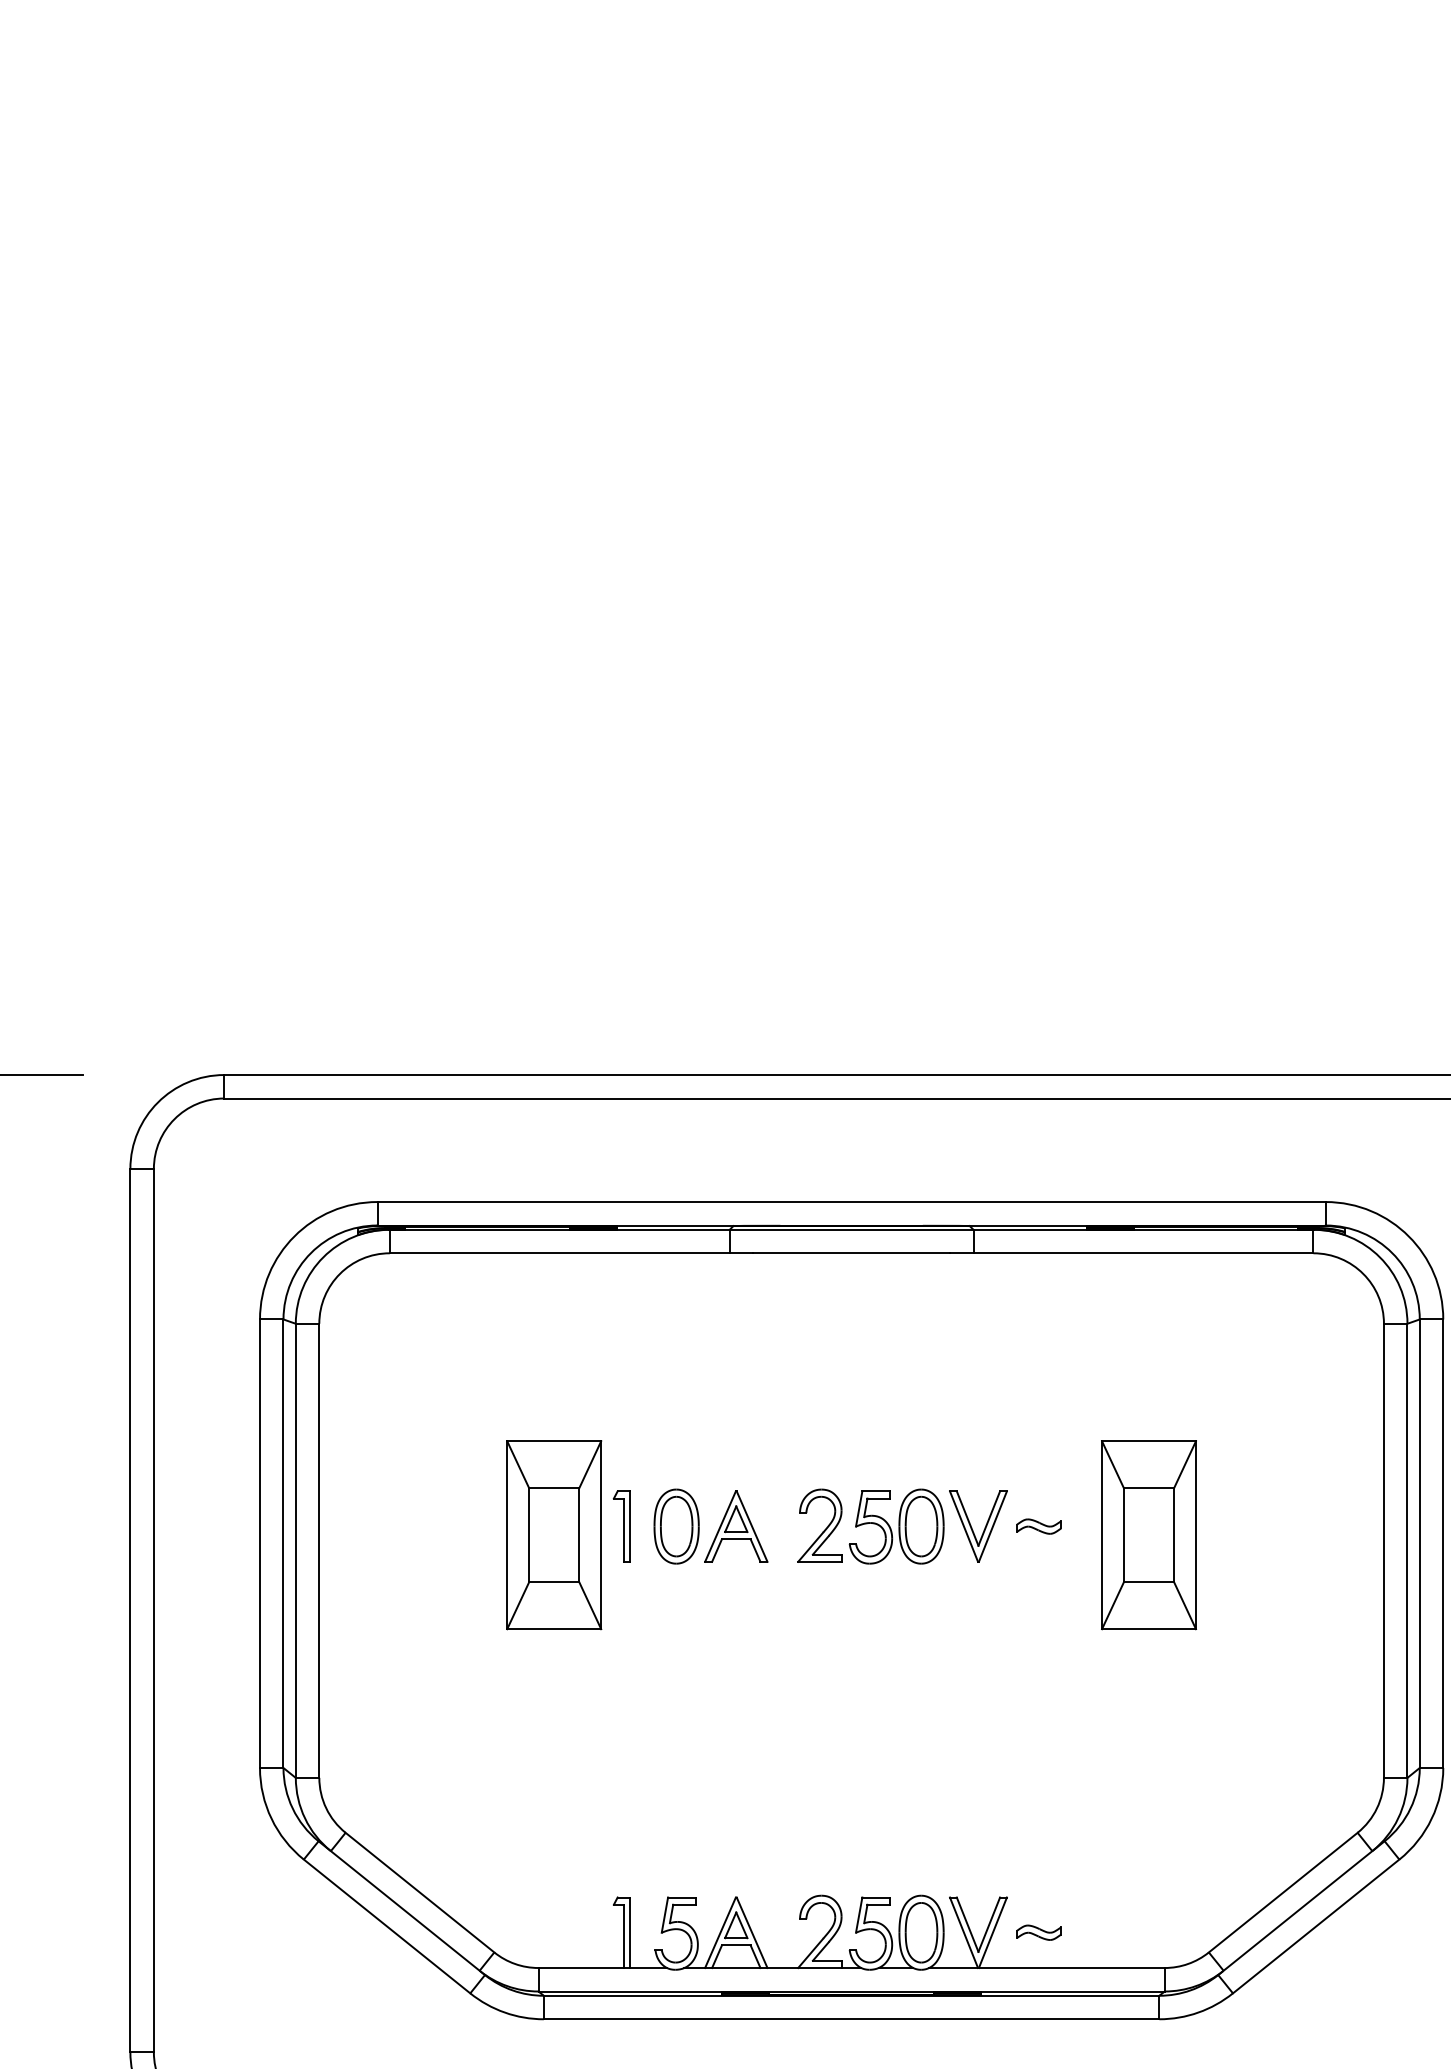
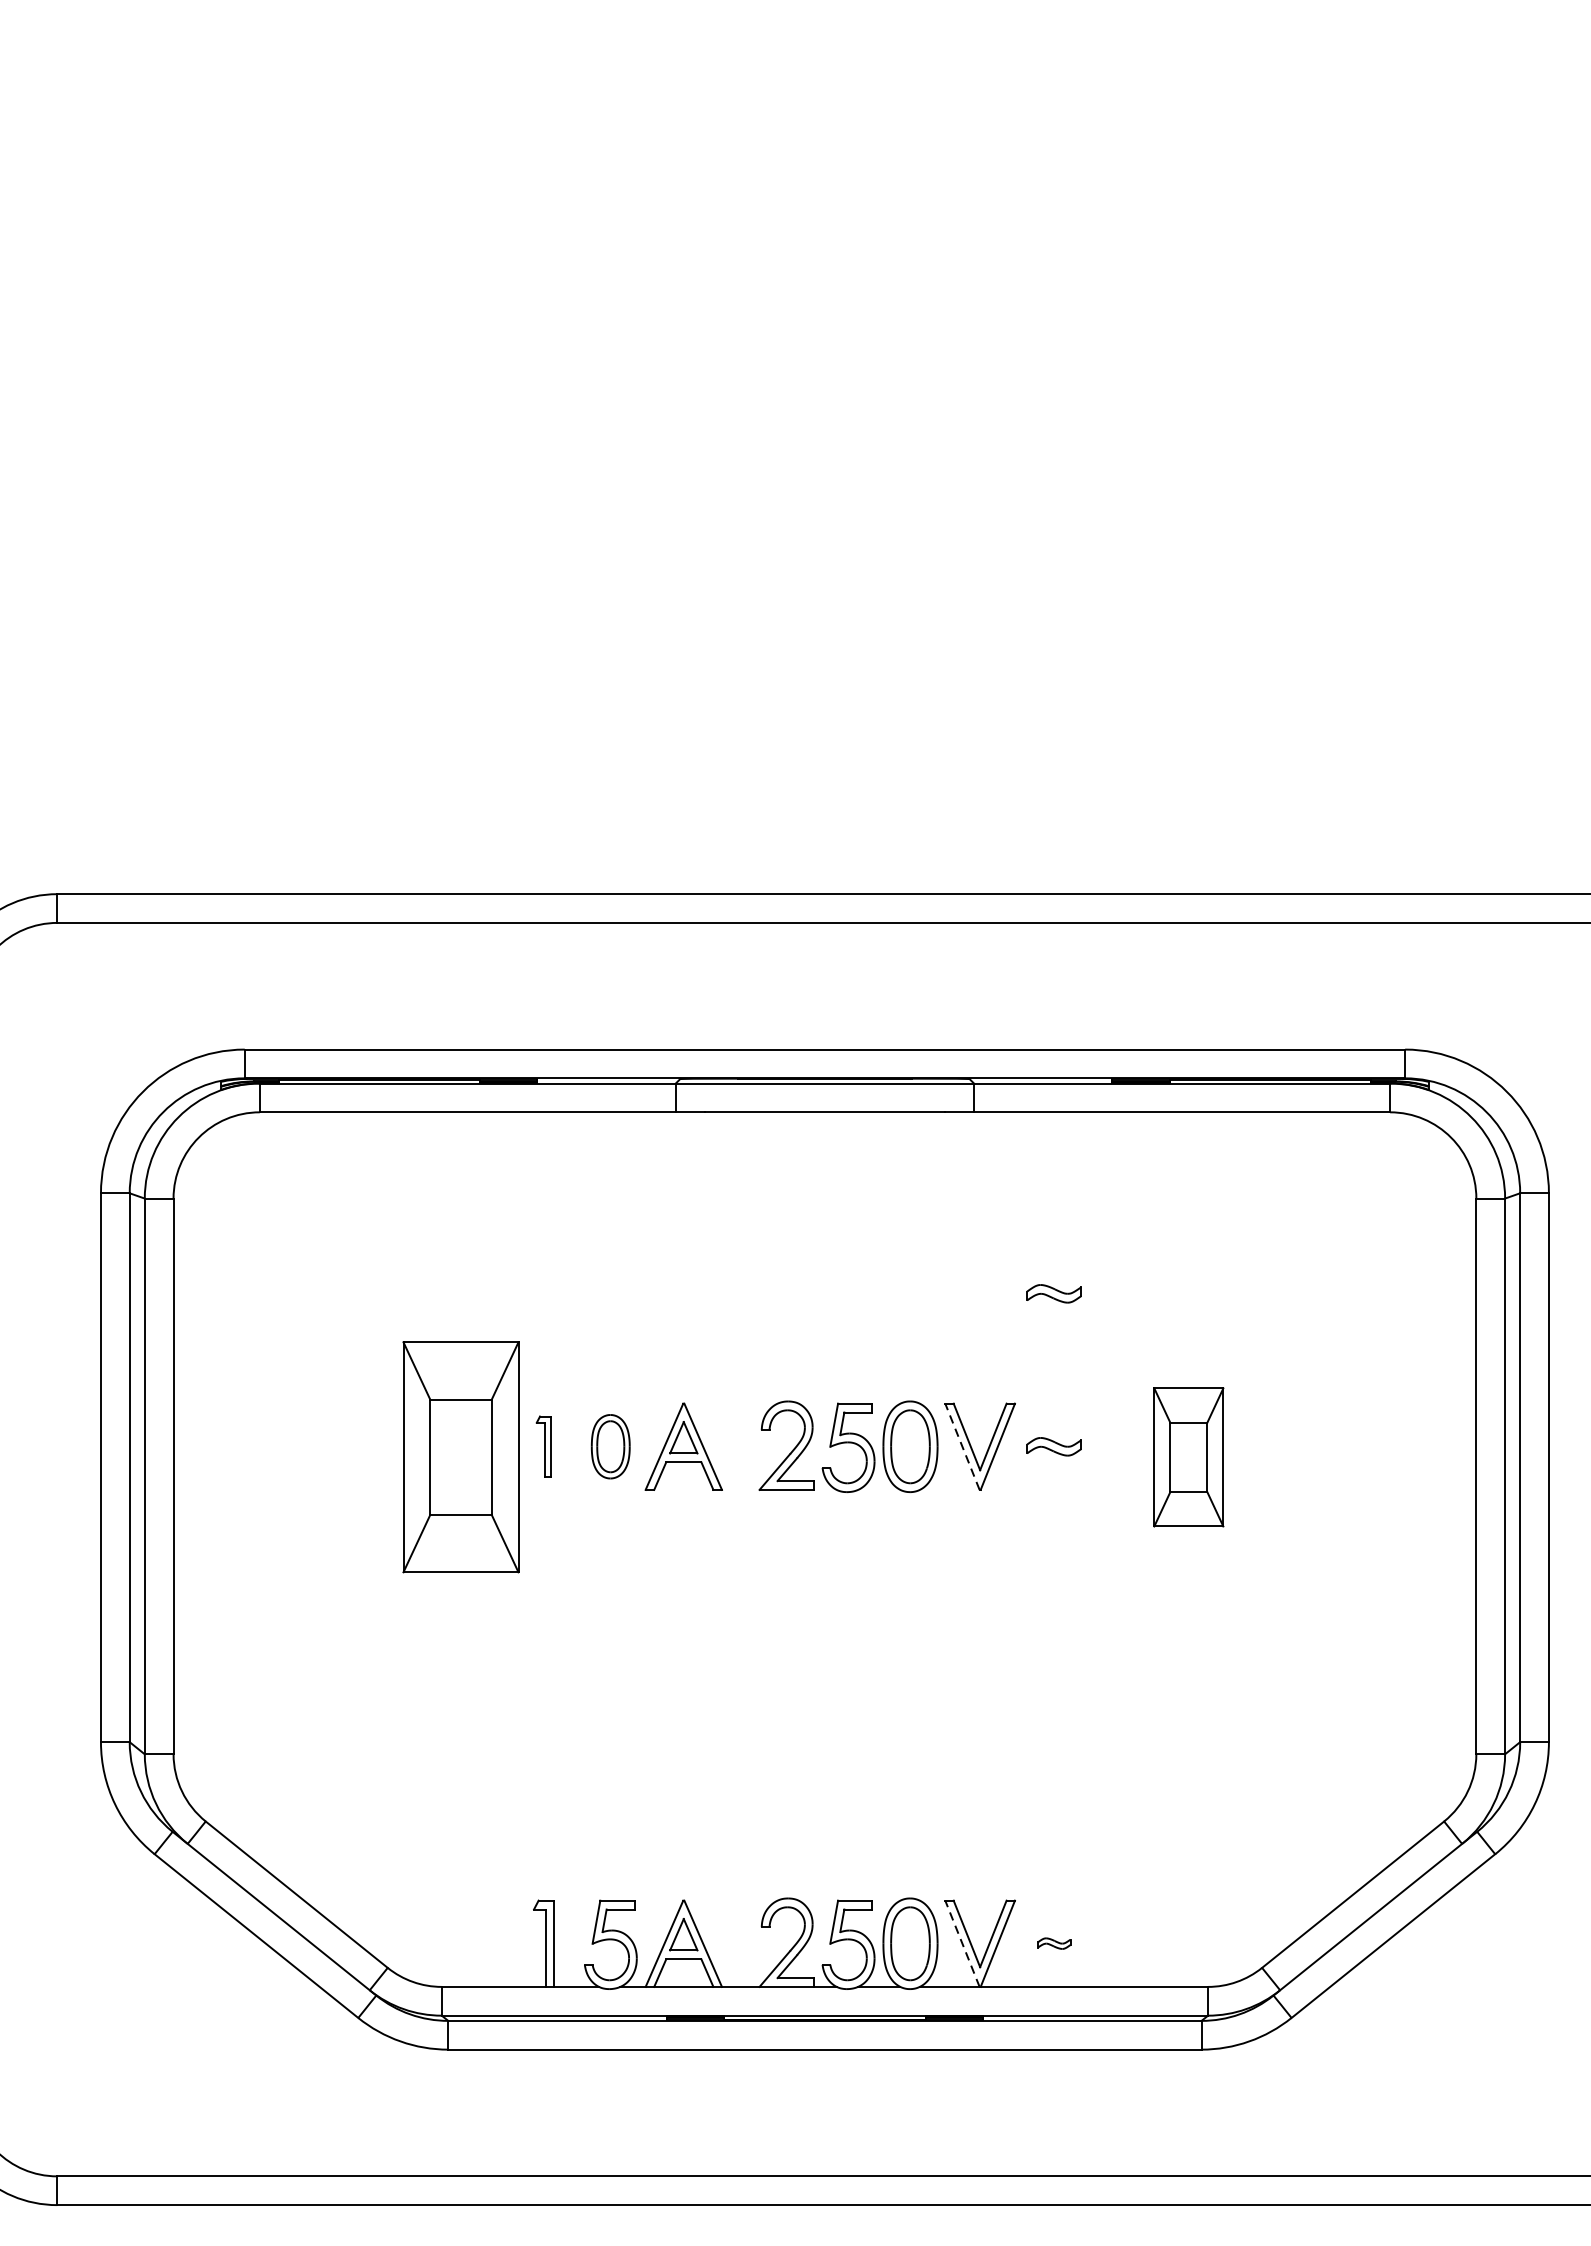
part: (1038, 1401) -> (1053, 1293), added
part: (621, 1526) -> (543, 1446), size x0.7
part: (676, 1526) -> (610, 1446), size x0.7
line: (964, 1526) -> (963, 1446), solid -> dashed
part: (1148, 1535) -> (1188, 1457), size x0.6
line: (964, 1932) -> (963, 1943), solid -> dashed
part: (1038, 1932) -> (1053, 1943), size x0.6

